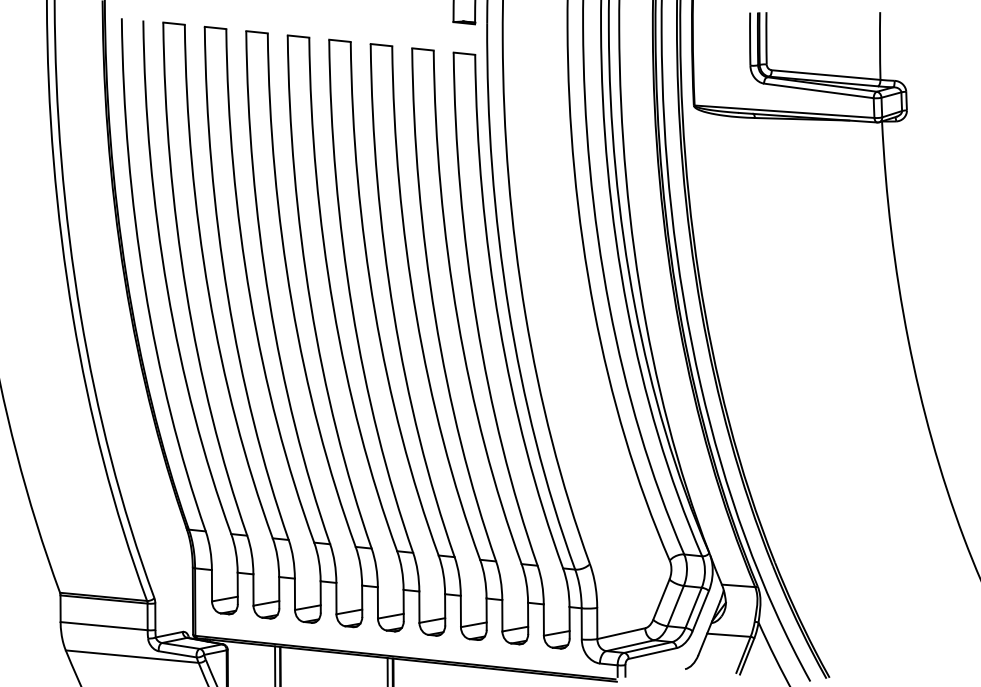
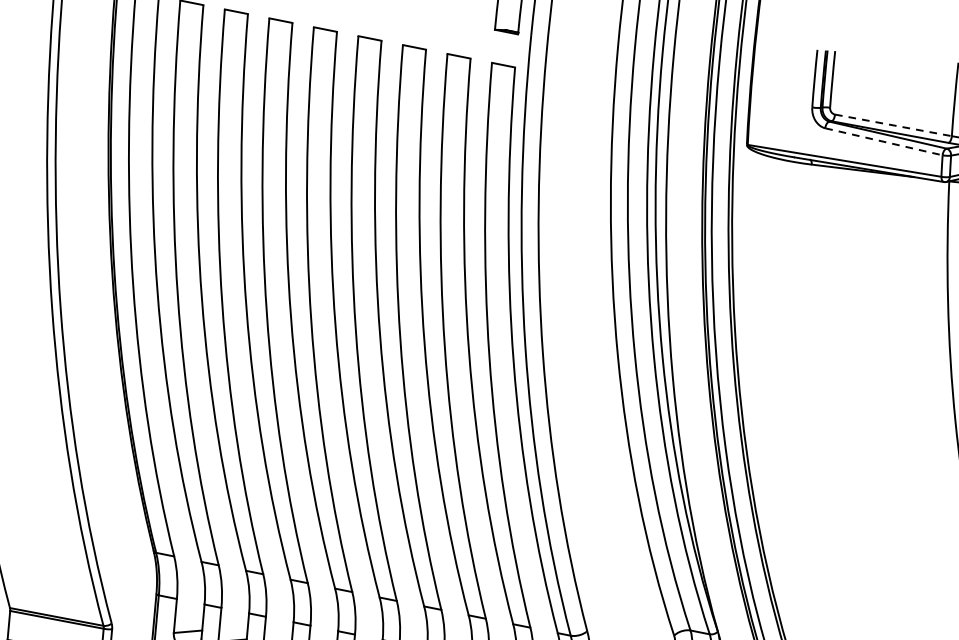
line: (826, 75) -> (893, 125), solid -> dashed
line: (819, 90) -> (884, 141), solid -> dashed

